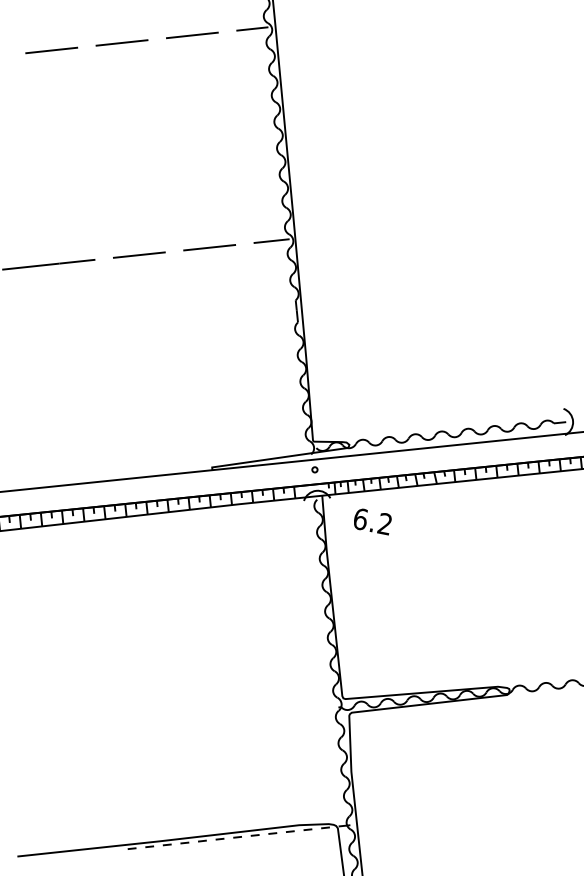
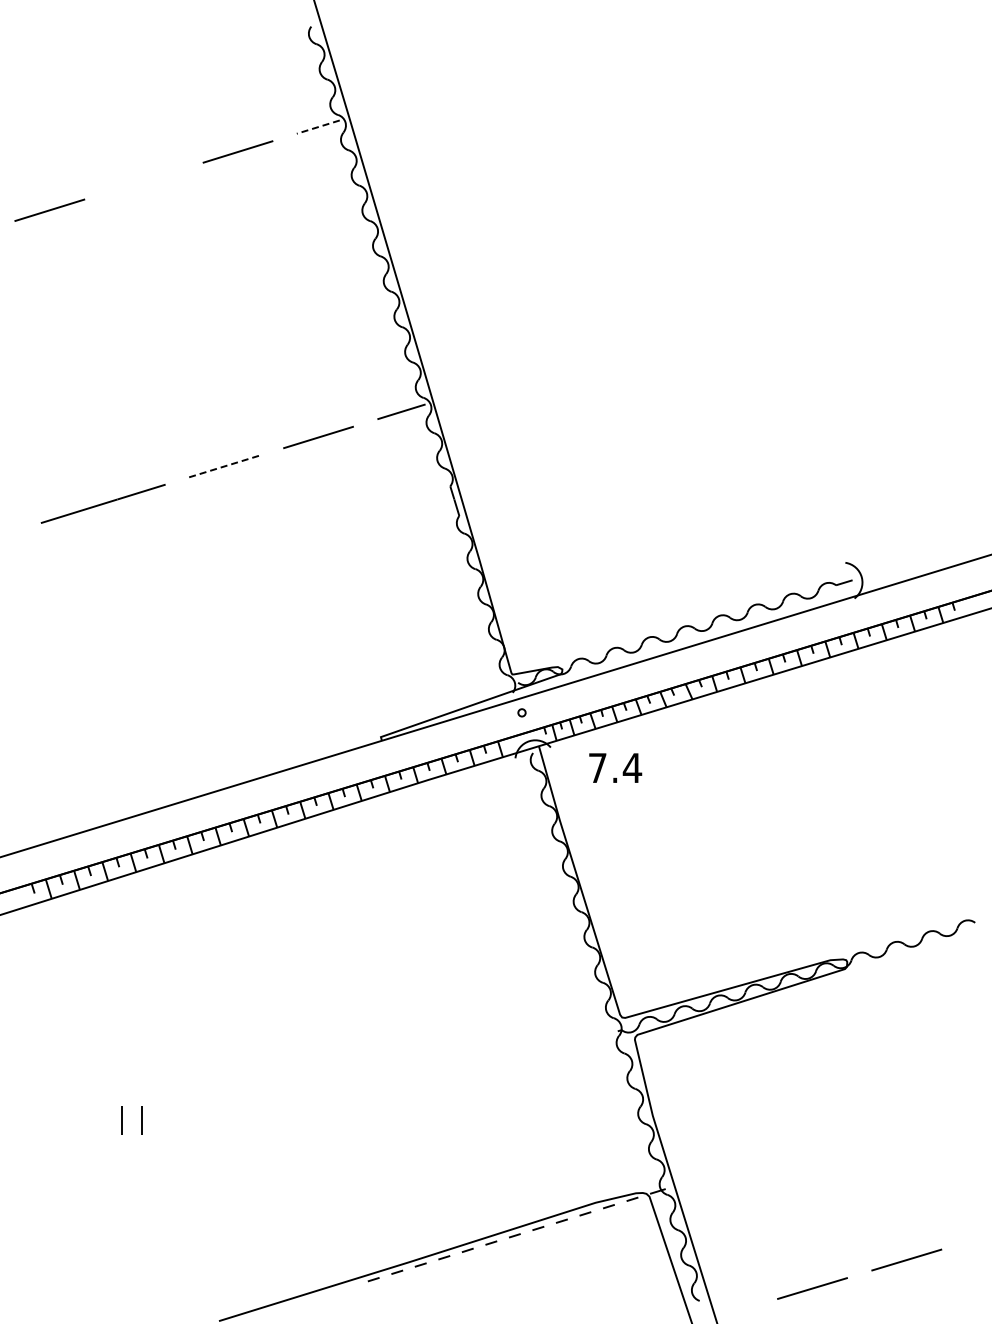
line: (251, 29) -> (317, 127), solid -> dashed
line: (121, 42) -> (143, 180), removed
line: (139, 255) -> (224, 466), solid -> dashed
text: (373, 521) -> (615, 767), 6.2 -> 7.4

